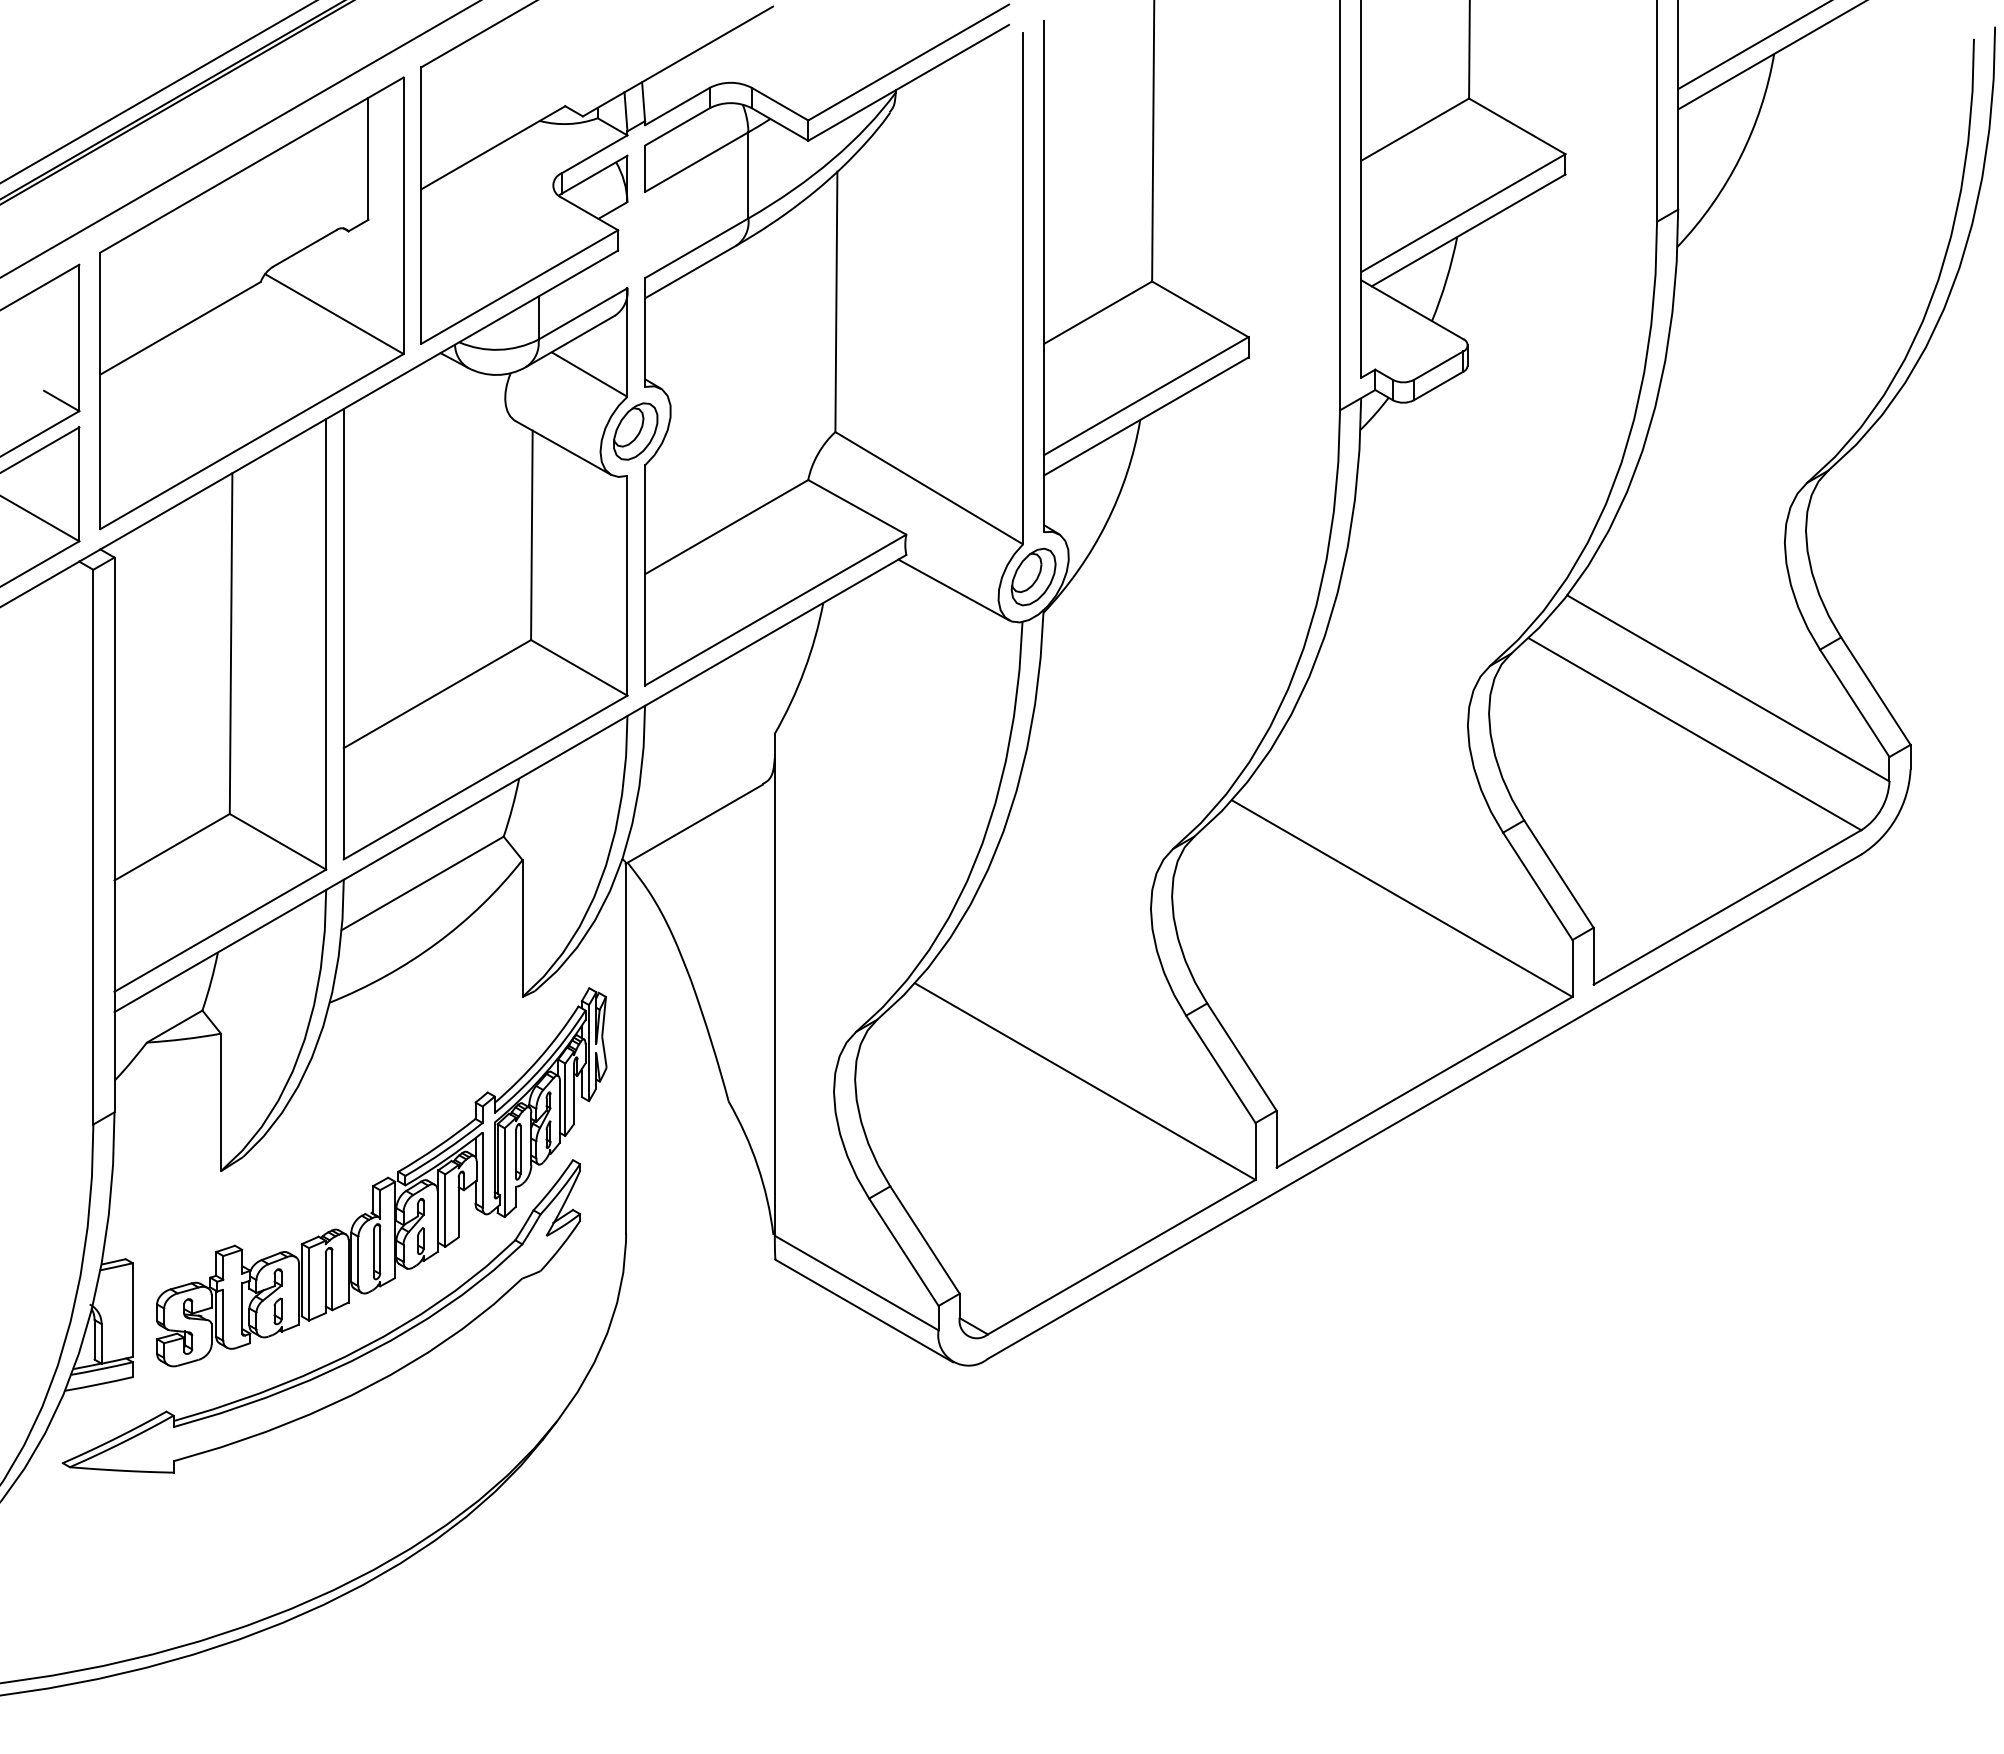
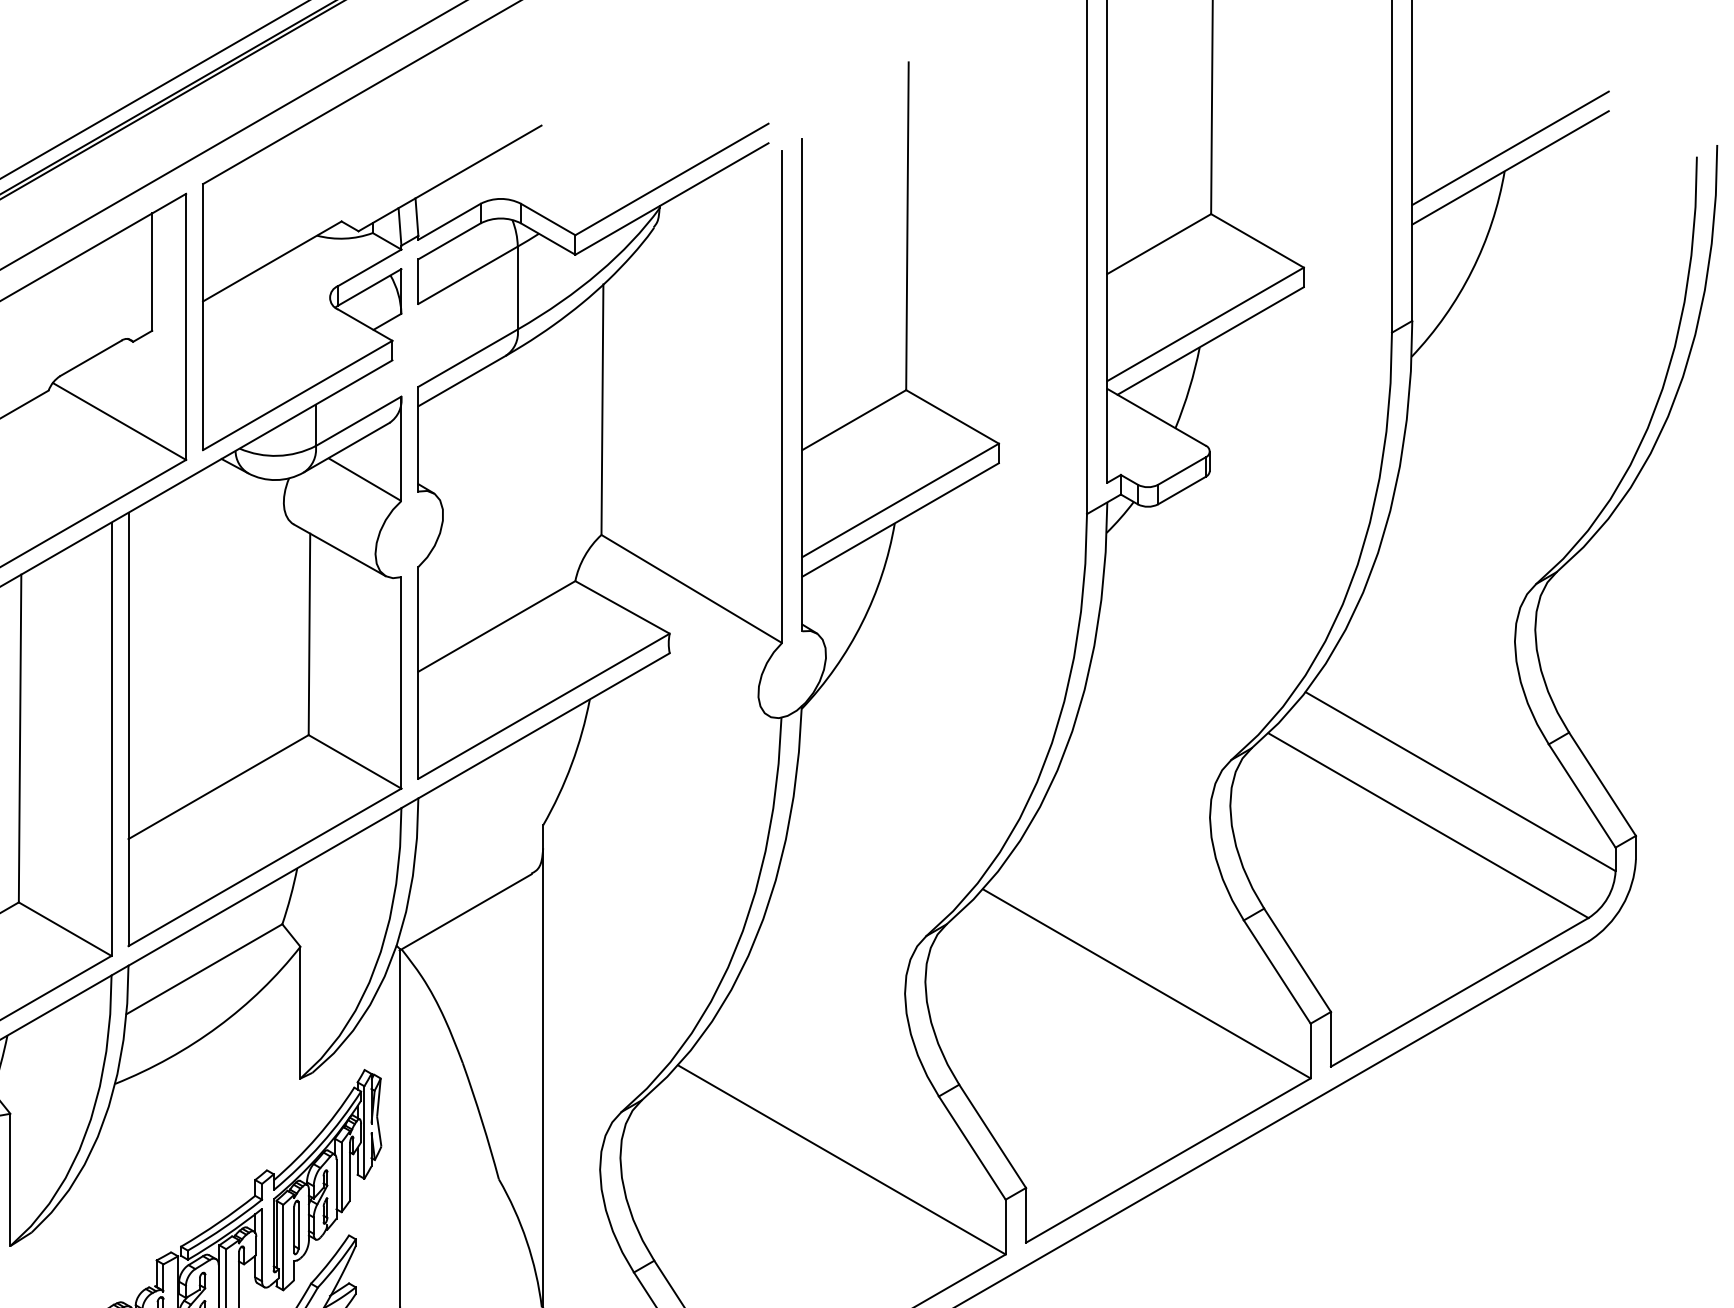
part: (635, 431) -> (409, 534), removed
part: (1033, 576) -> (792, 673), removed
line: (953, 589) -> (715, 686), removed

